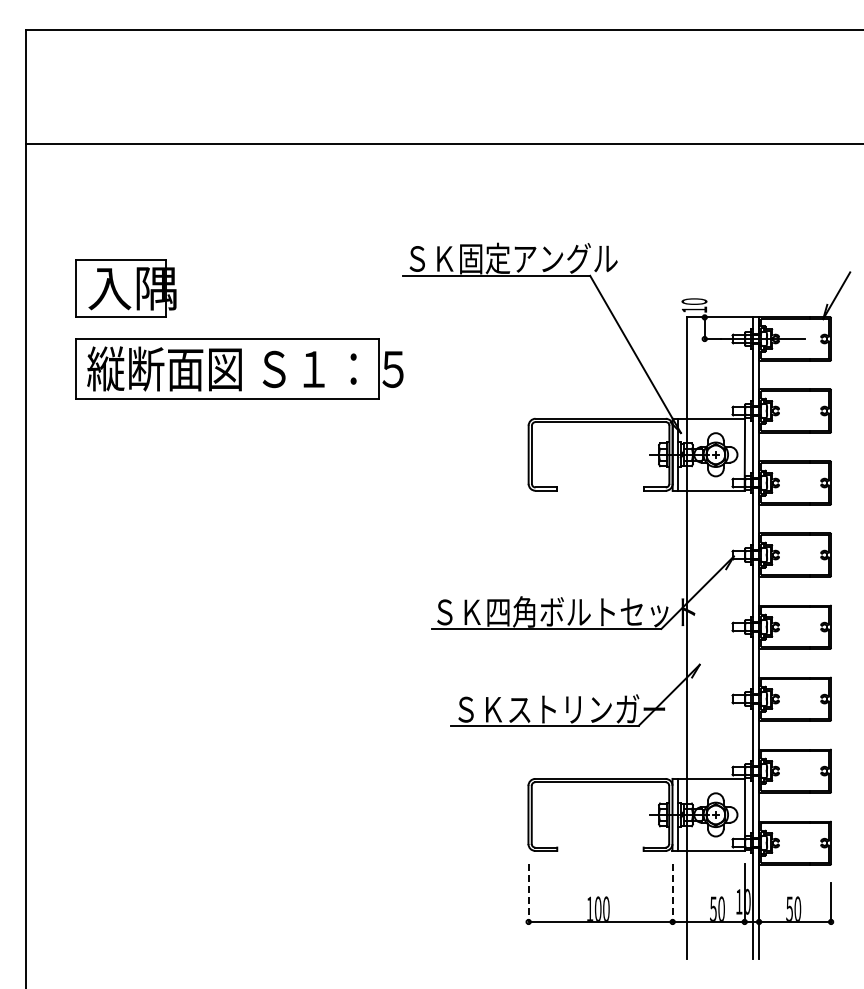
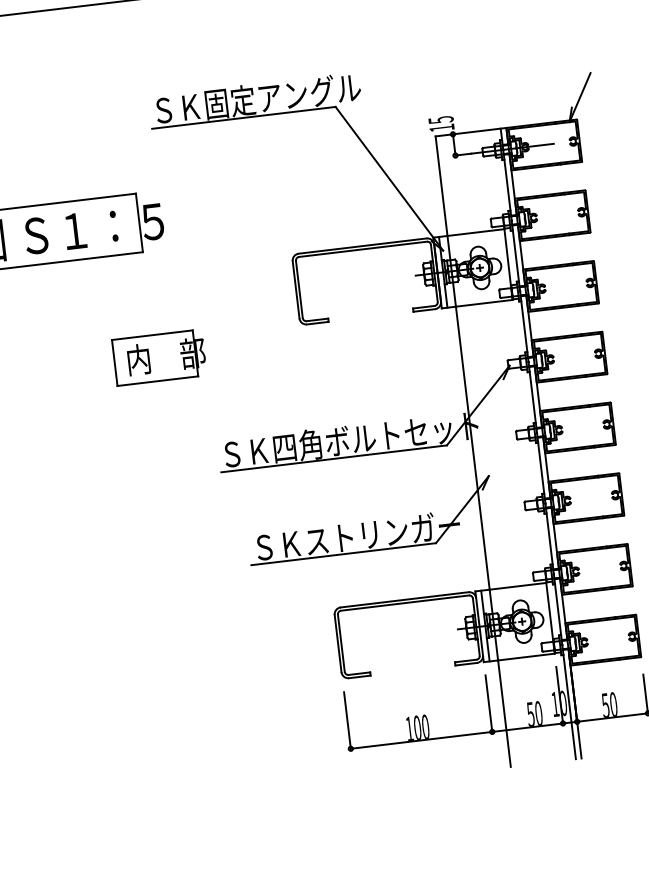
text: (694, 301) -> (441, 119), 10 -> 15
part: (383, 506) -> (159, 357), added
line: (528, 893) -> (347, 720), dashed -> solid
line: (672, 893) -> (488, 703), dashed -> solid

